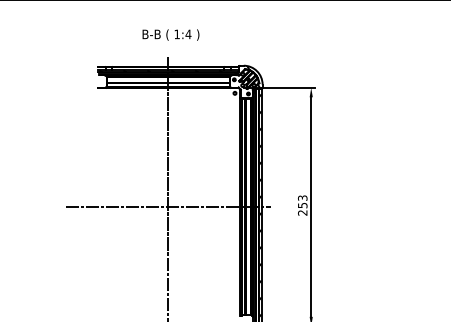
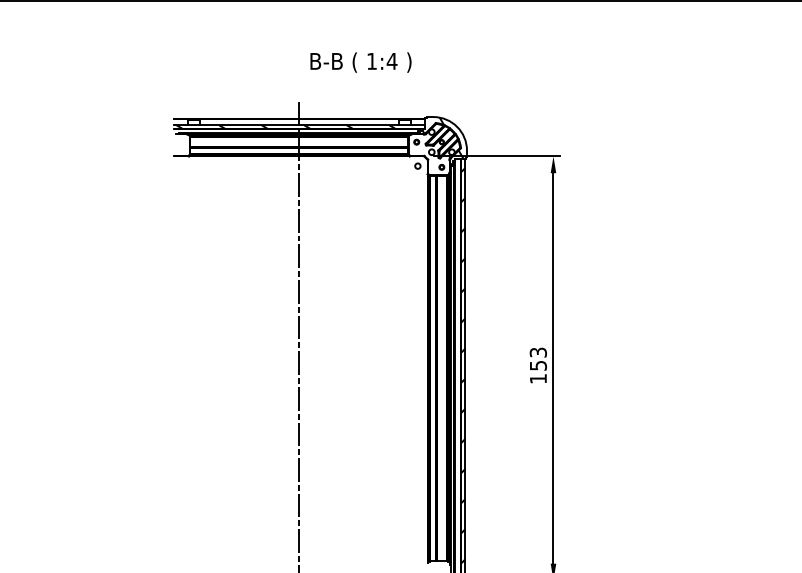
text: (170, 34) -> (360, 61), moved
line: (168, 207) -> (299, 369), removed
text: (302, 212) -> (537, 378), 253 -> 153

